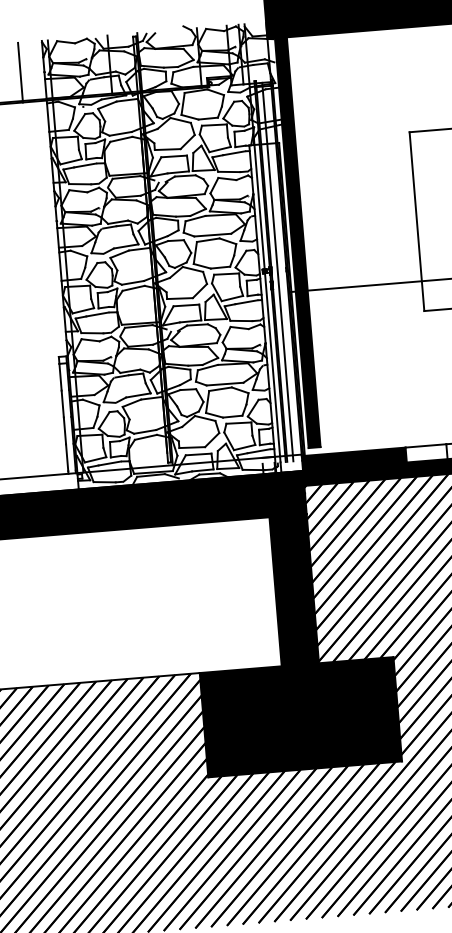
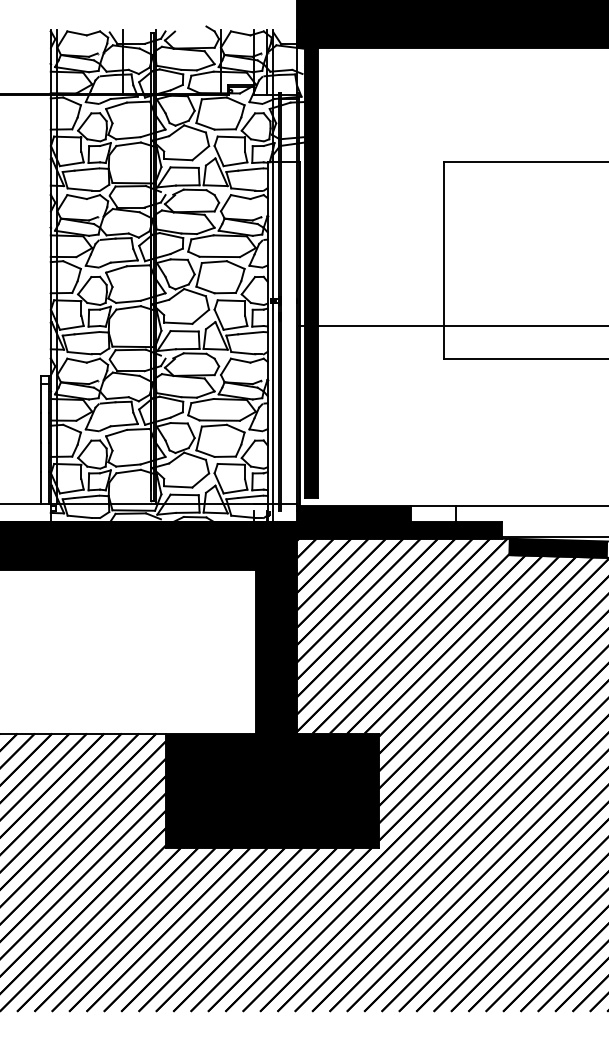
line: (20, 72) -> (24, 62), removed
line: (277, 271) -> (287, 302), removed

